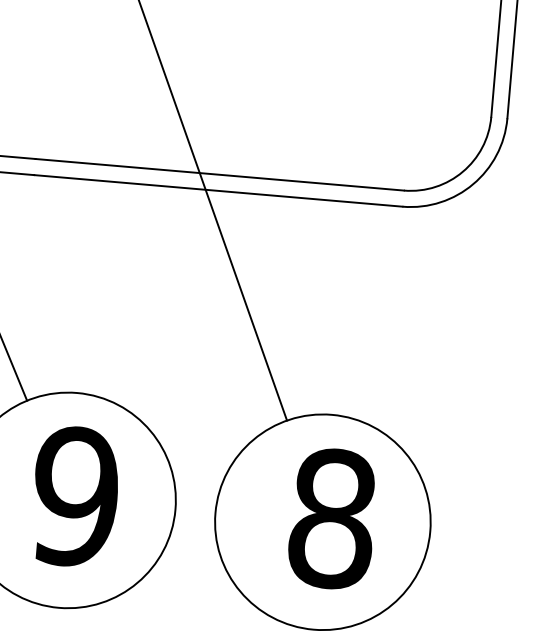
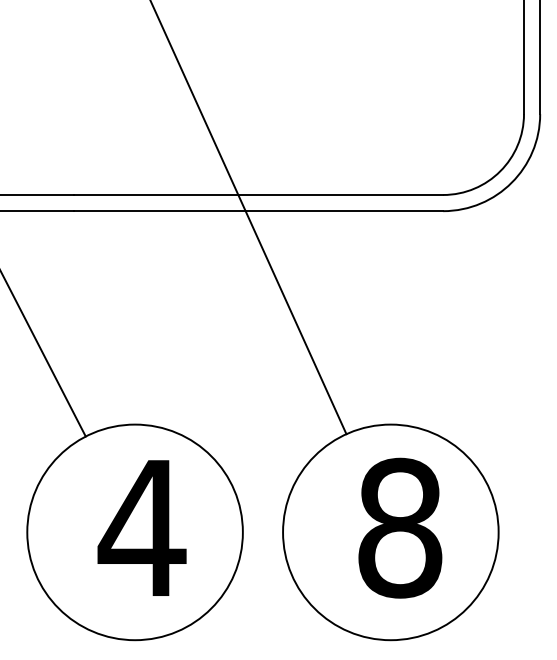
text: (74, 496) -> (141, 527), 9 -> 4

